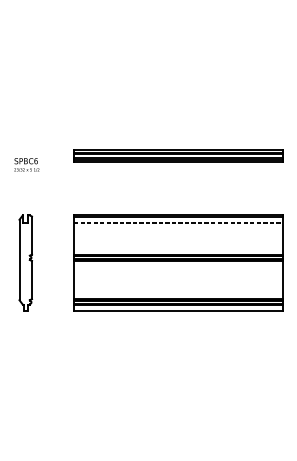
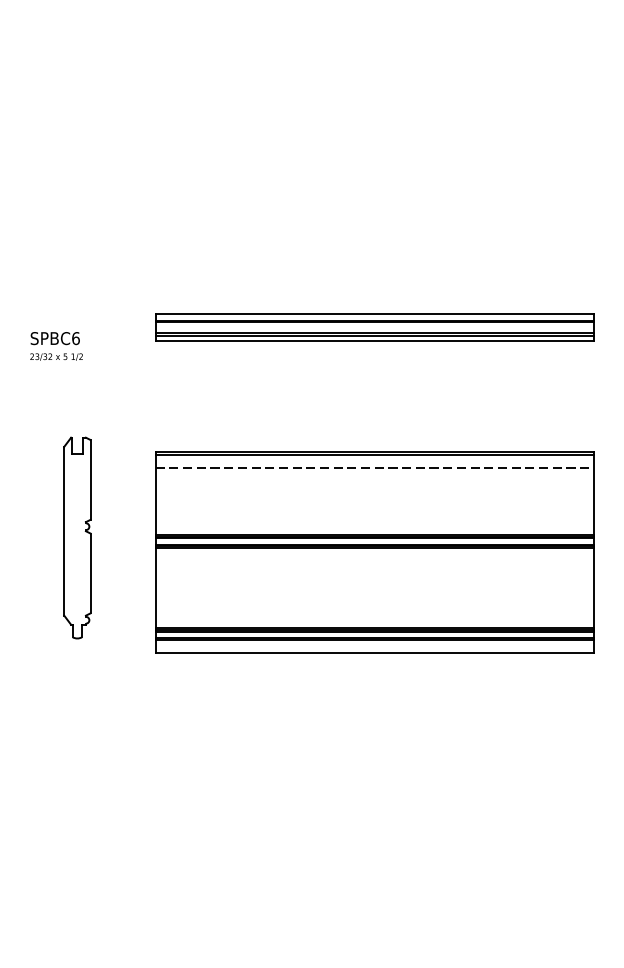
part: (25, 262) -> (76, 536), moved

